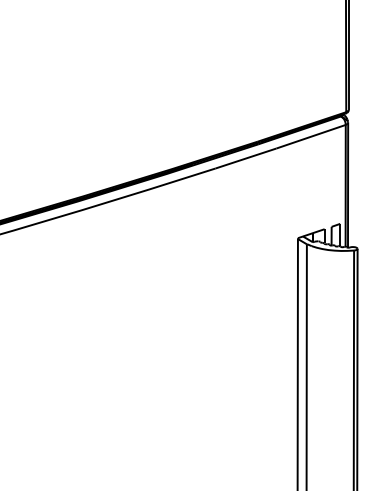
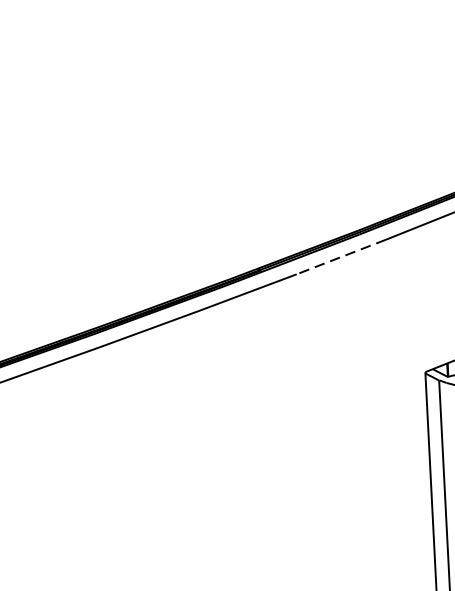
line: (246, 158) -> (342, 256), solid -> dashed

